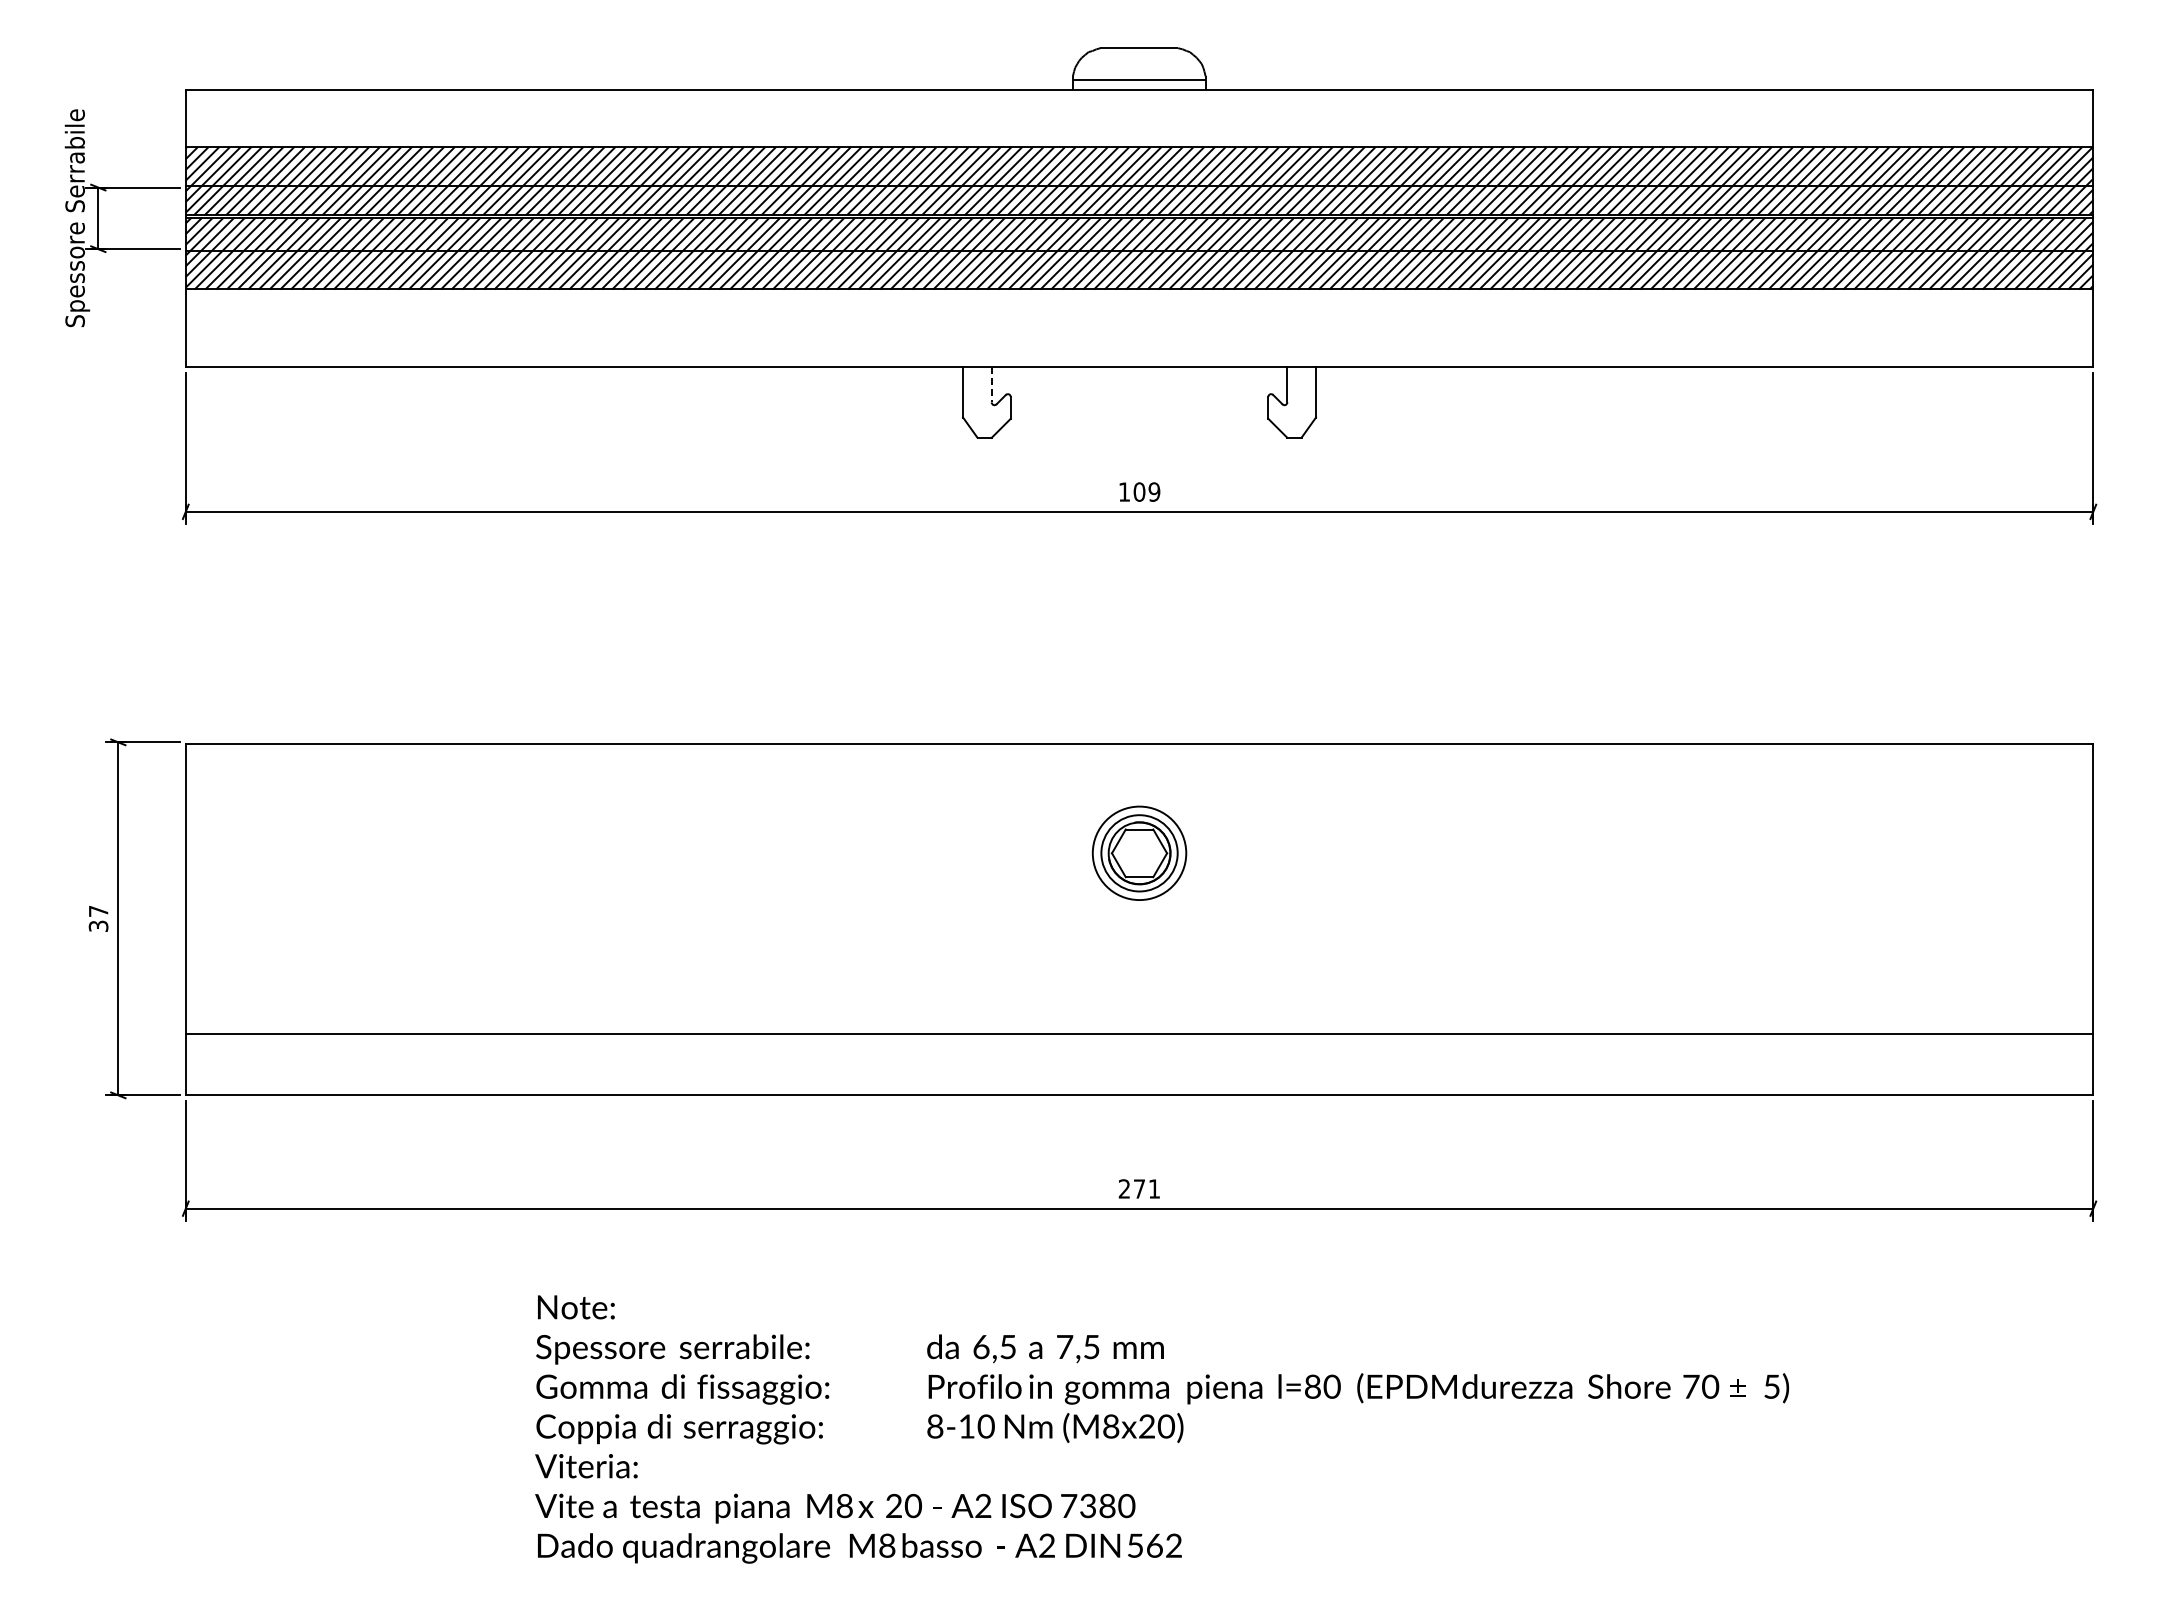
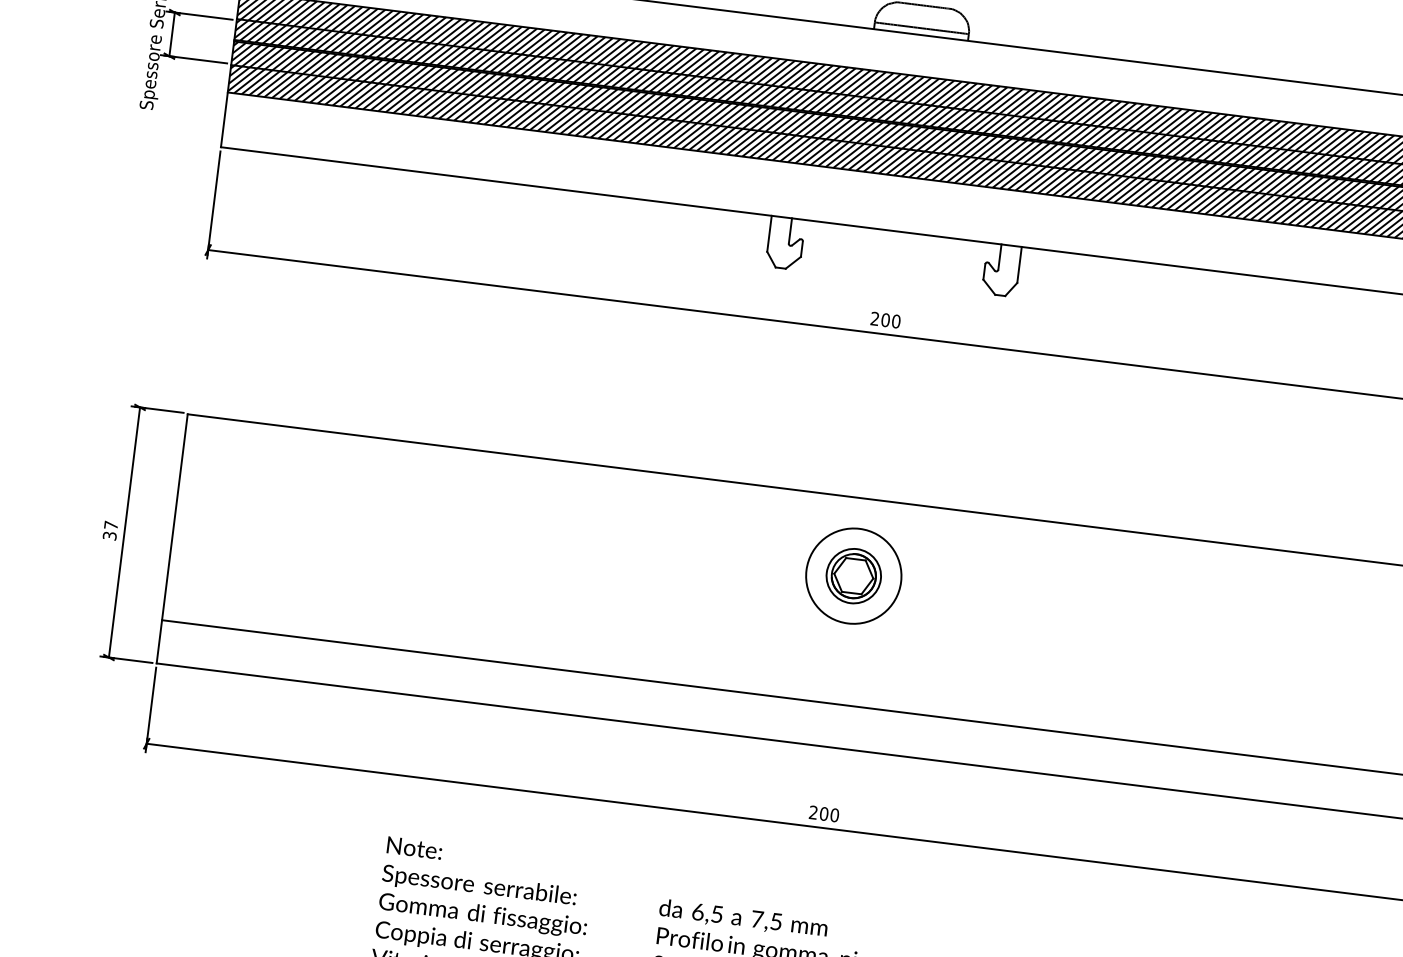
line: (991, 384) -> (790, 230), dashed -> solid
text: (1139, 491) -> (885, 319), 109 -> 200
circle: (1139, 853) -> (853, 576), size x1.43
text: (1146, 1188) -> (829, 814), 271 -> 200

